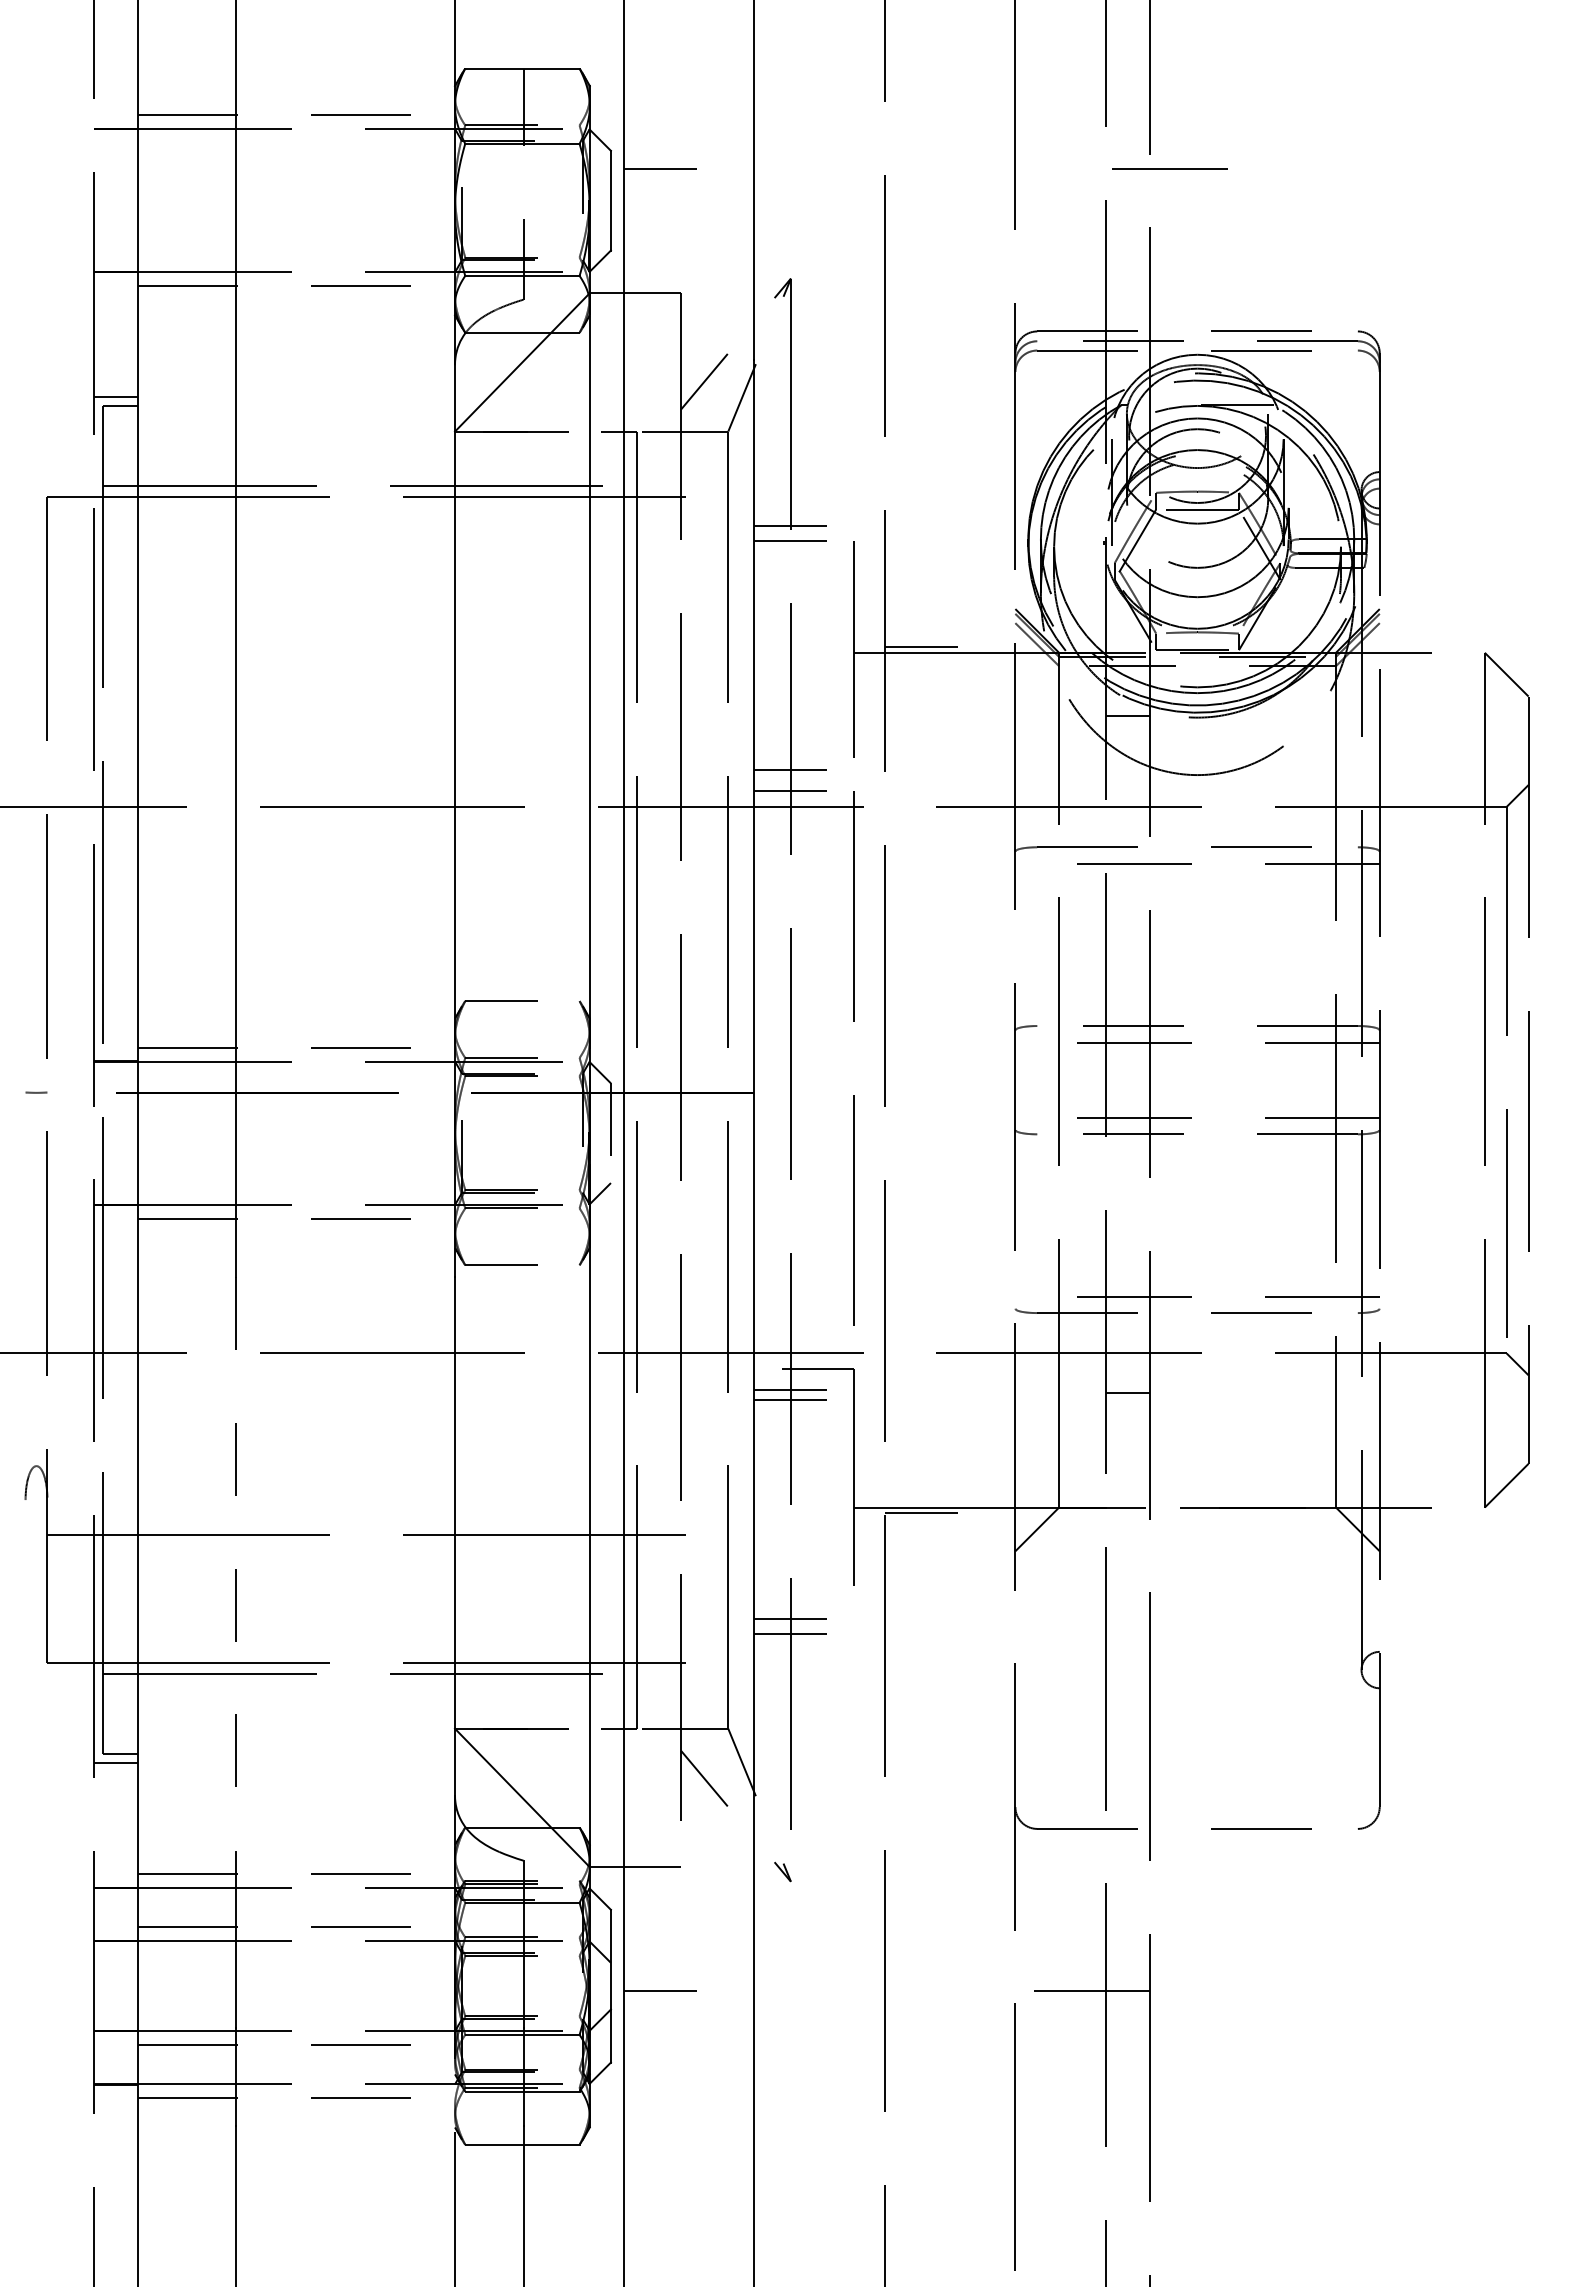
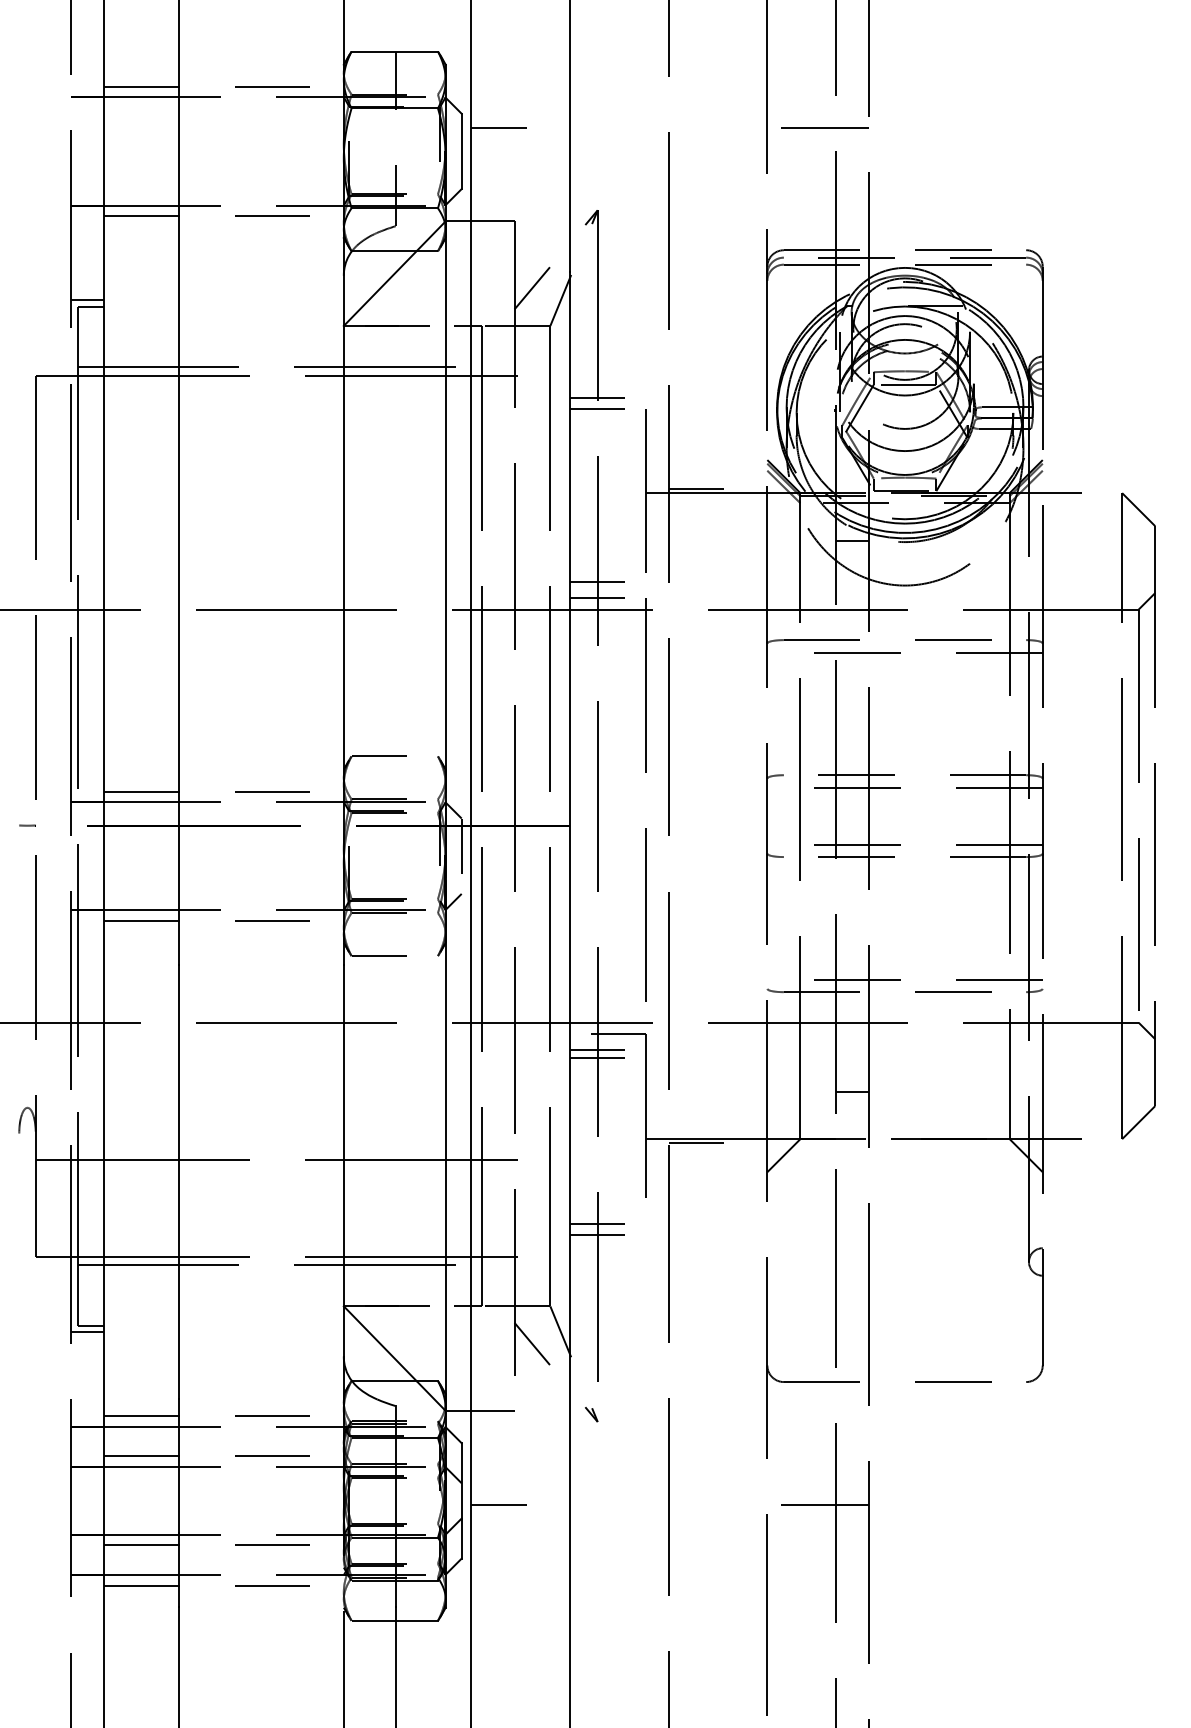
line: (1169, 168) -> (824, 127), moved
line: (1128, 1392) -> (852, 1091), moved
line: (236, 1565) -> (178, 1182), dashed -> solid

